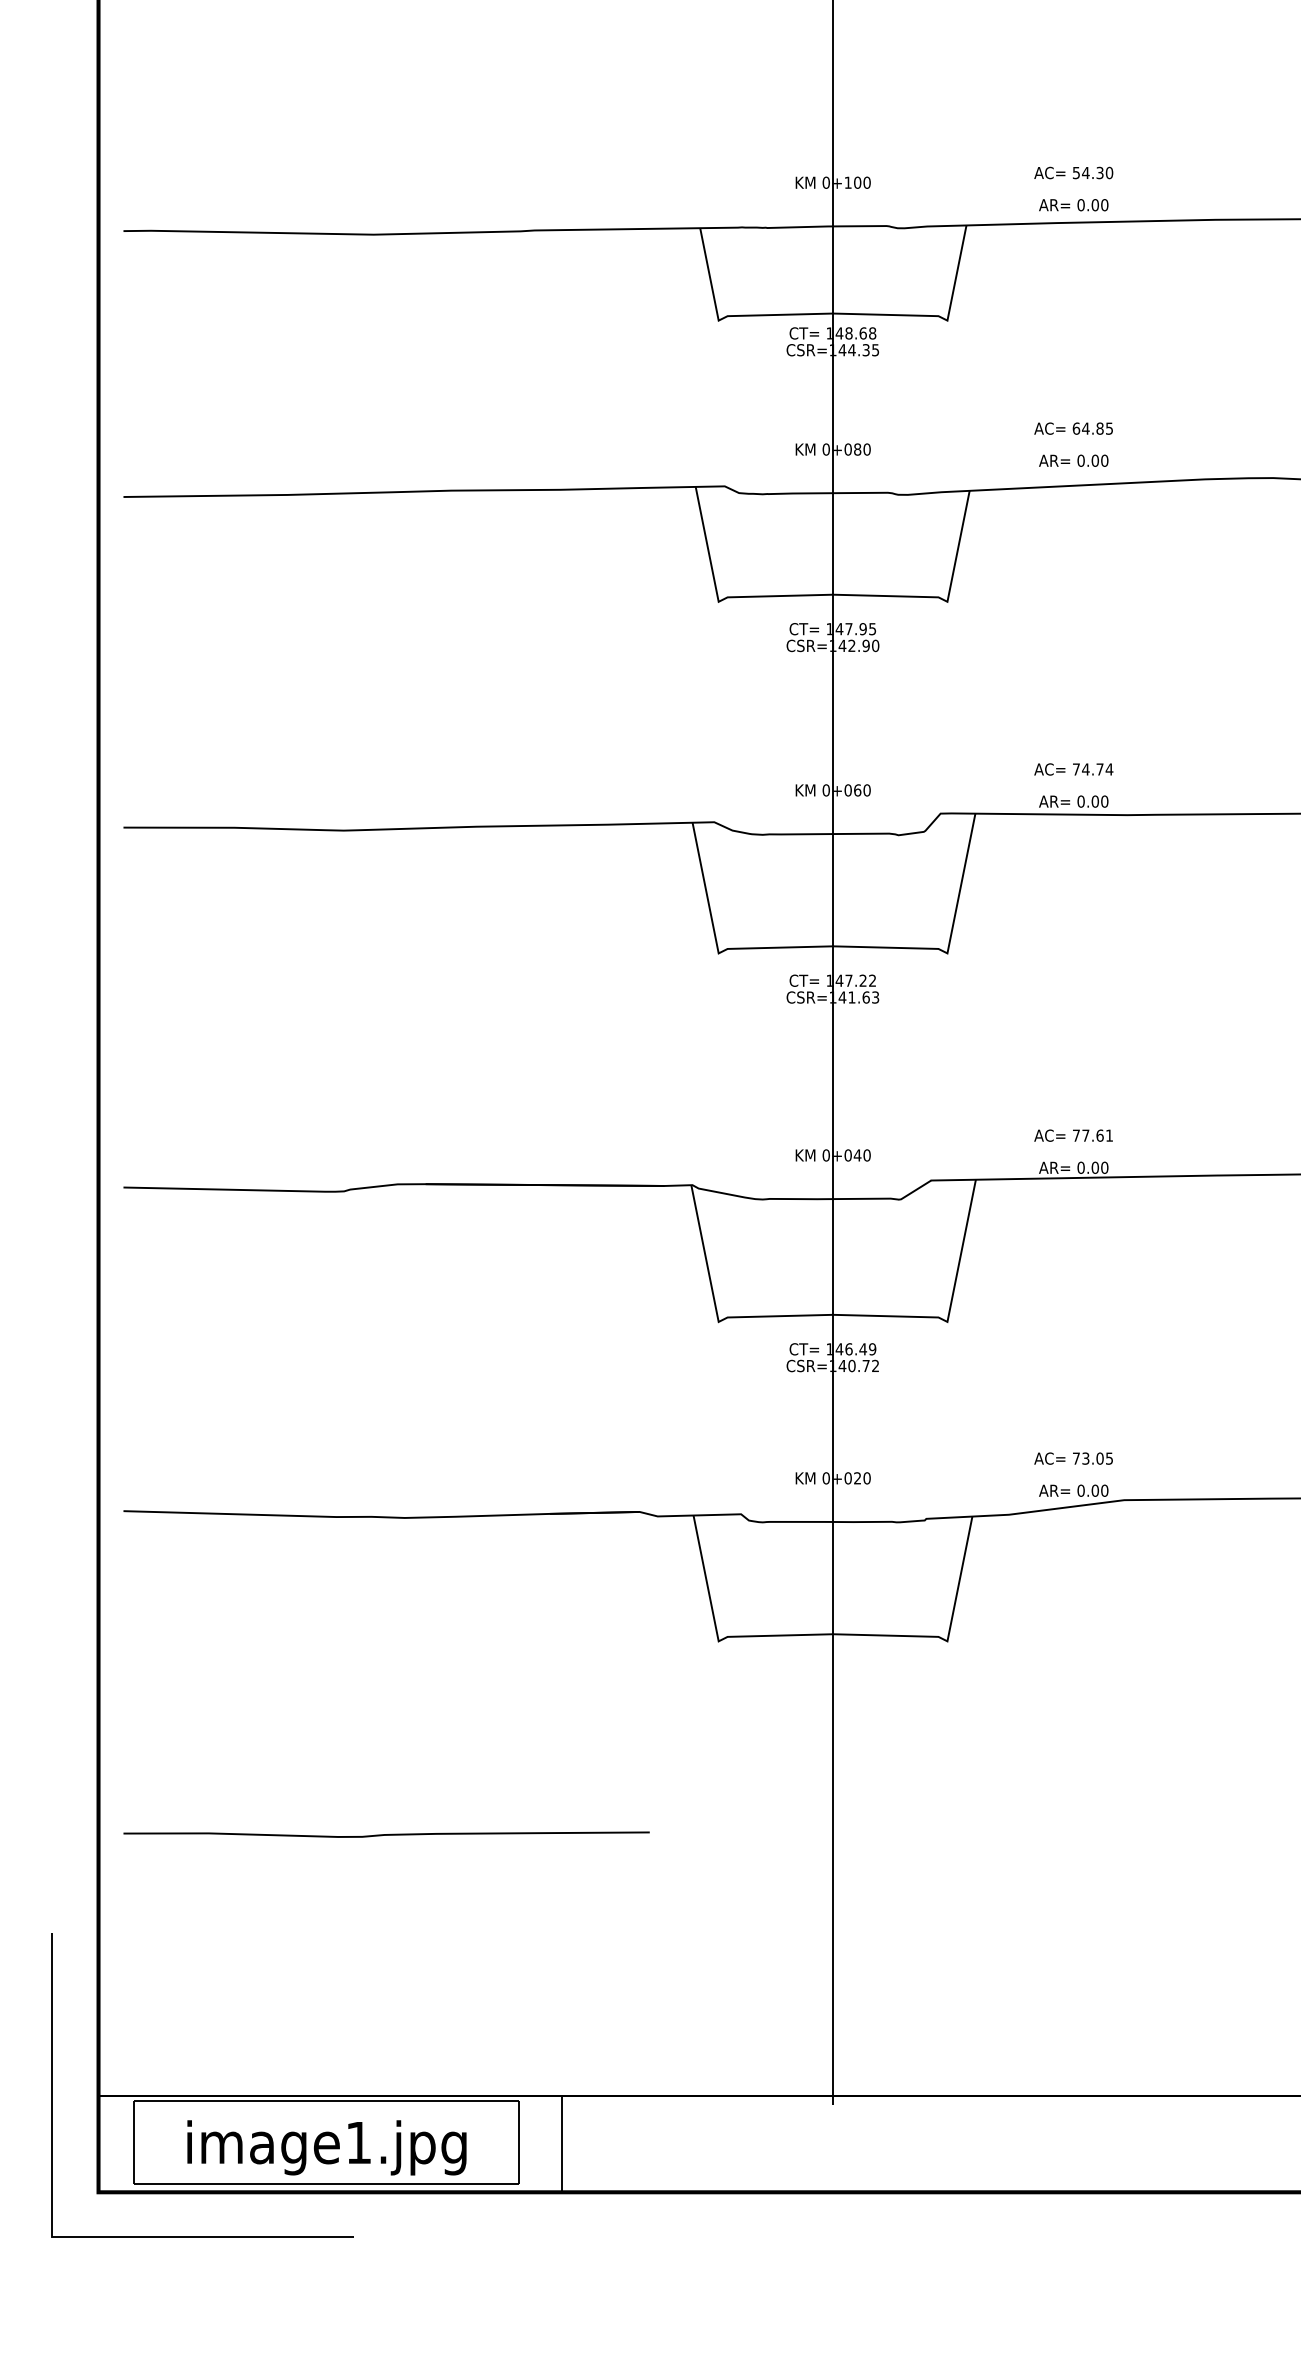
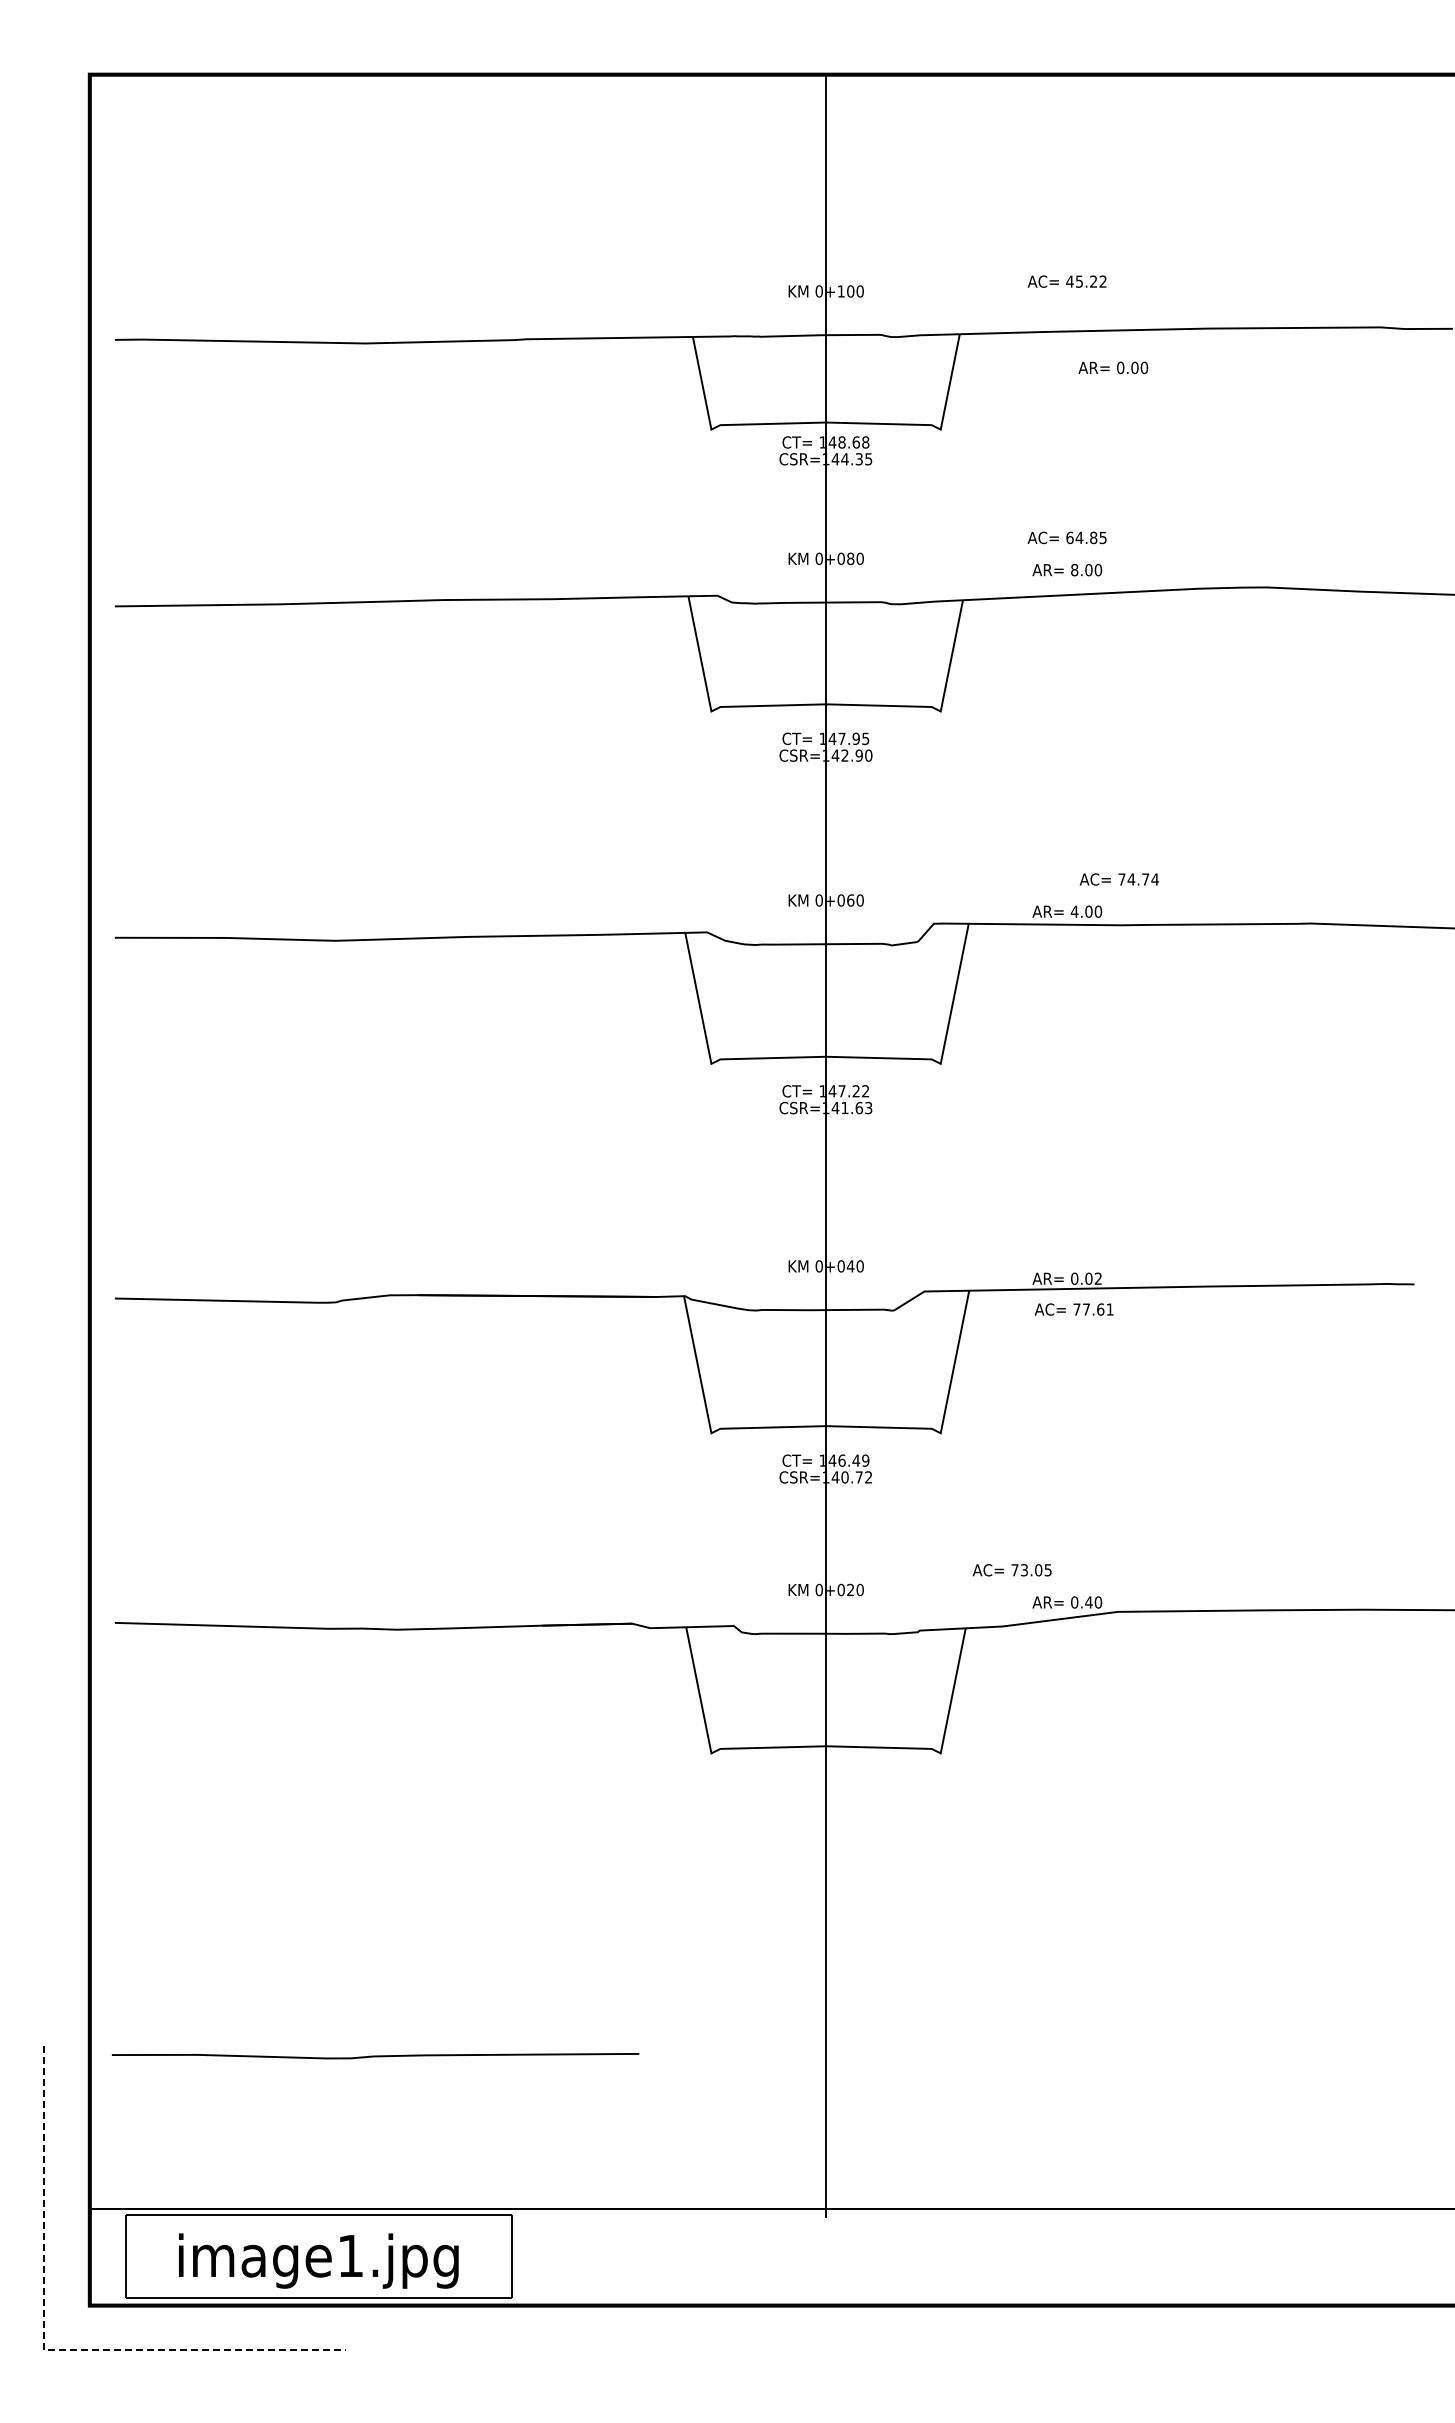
text: (1092, 172) -> (1086, 281), 54.30 -> 45.22
text: (1073, 204) -> (1113, 367), moved
text: (1080, 461) -> (1074, 570), 0.00 -> 8.00
text: (1072, 769) -> (1118, 879), moved
text: (1080, 801) -> (1074, 911), 0.00 -> 4.00
text: (1072, 1135) -> (1073, 1309), moved
text: (1104, 1167) -> (1098, 1278), 0.00 -> 0.02
text: (1072, 1458) -> (1011, 1570), moved
text: (1094, 1490) -> (1088, 1602), 0.00 -> 0.40
curve: (386, 1835) -> (375, 2056), moved
line: (562, 2144) -> (554, 2257), removed
line: (52, 2237) -> (43, 2350), solid -> dashed

